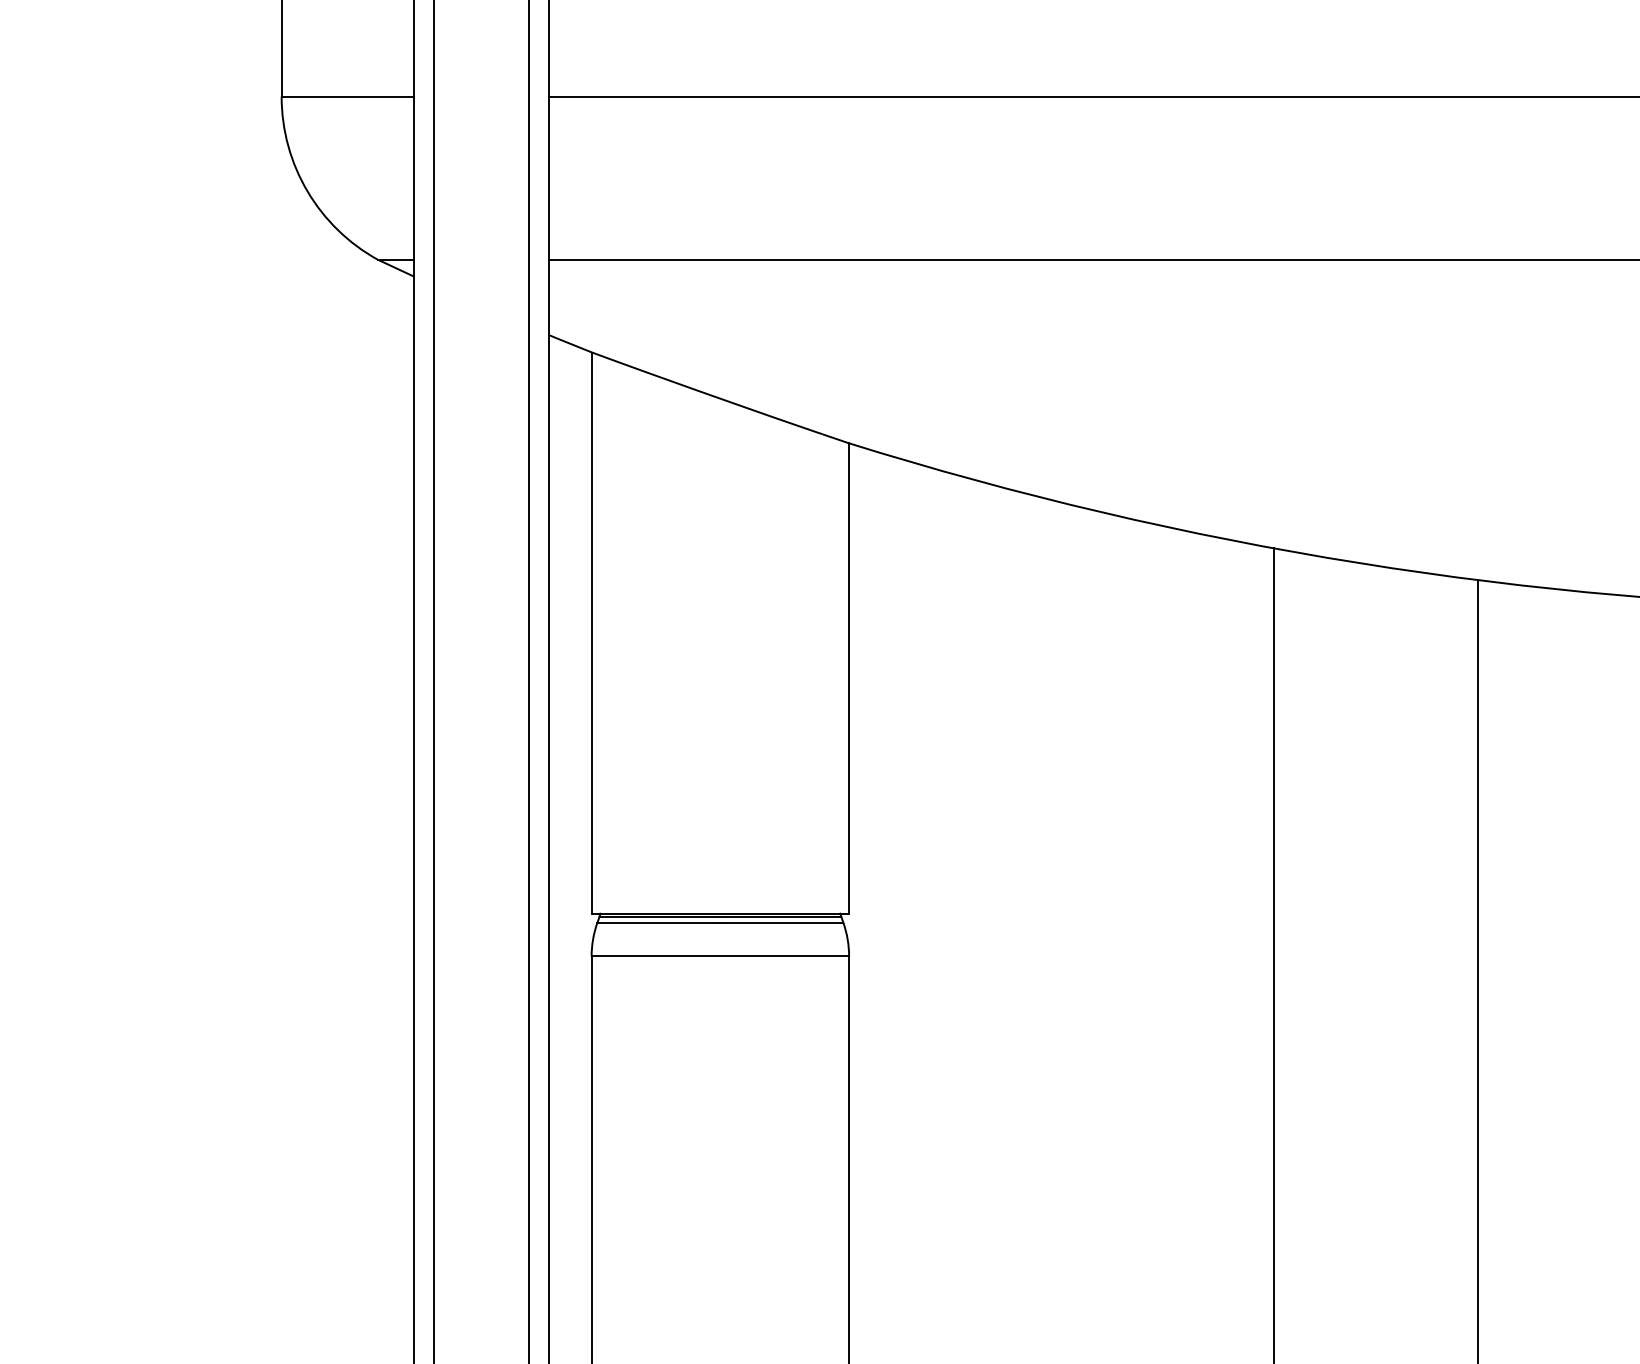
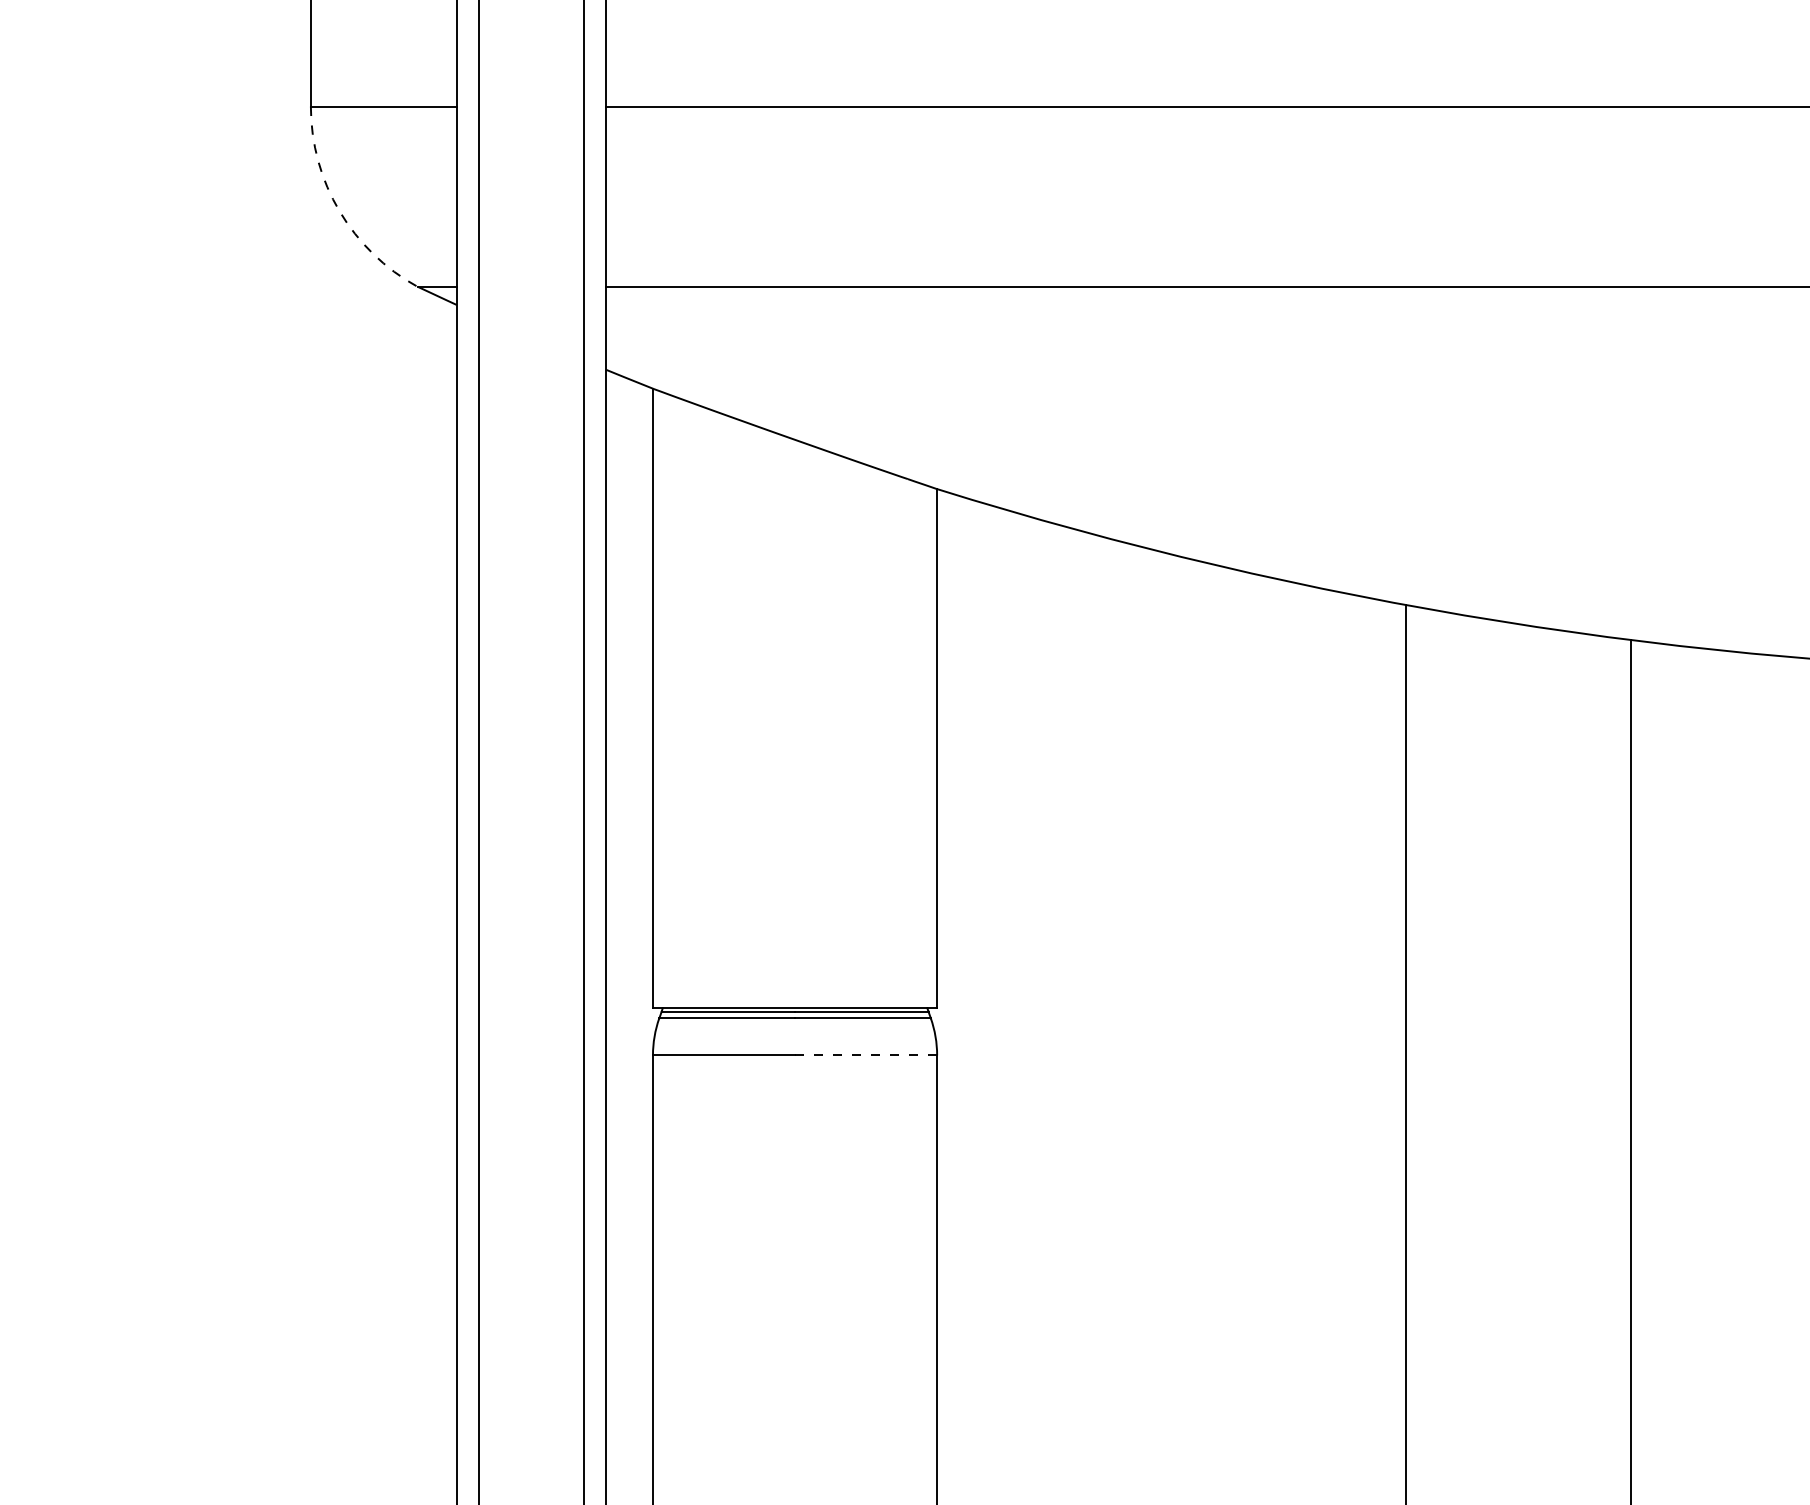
arc: (307, 191) -> (339, 211), solid -> dashed
line: (784, 956) -> (865, 1055), solid -> dashed

